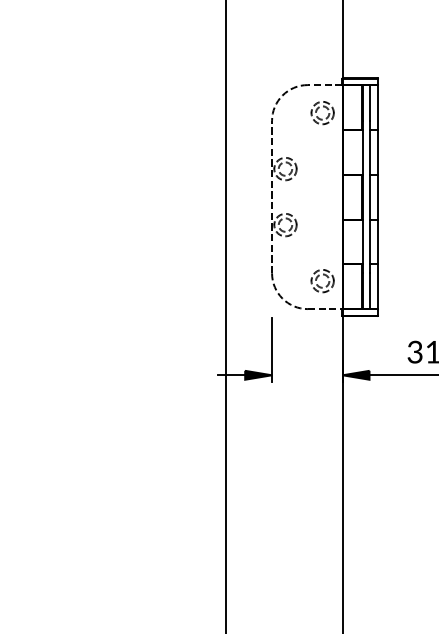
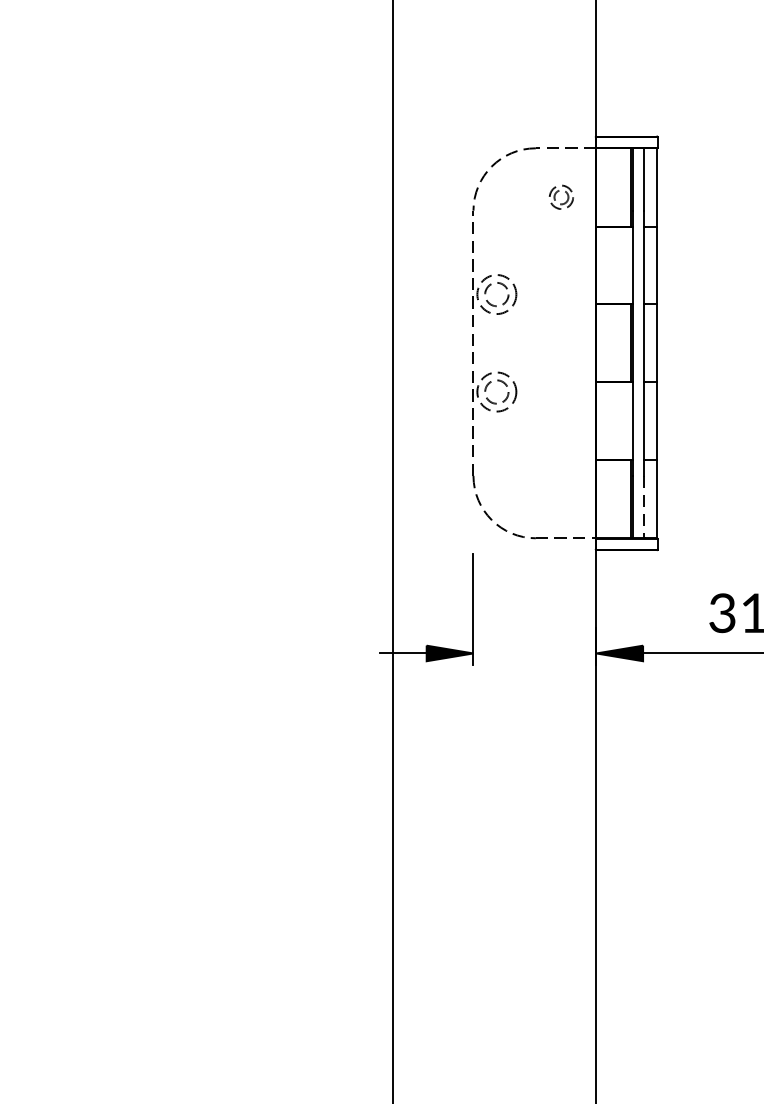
part: (322, 113) -> (561, 197), size x0.6
part: (322, 281) -> (561, 490), removed
line: (370, 291) -> (644, 507), solid -> dashed

